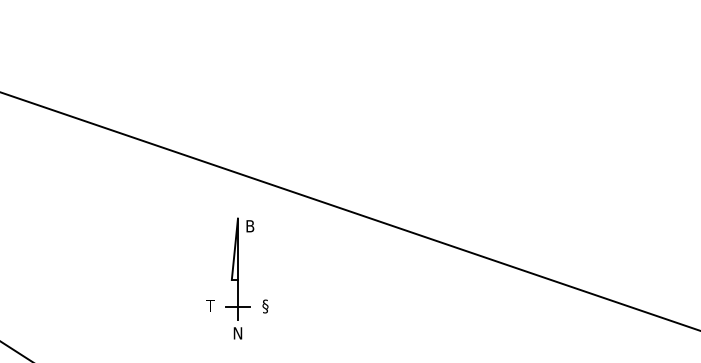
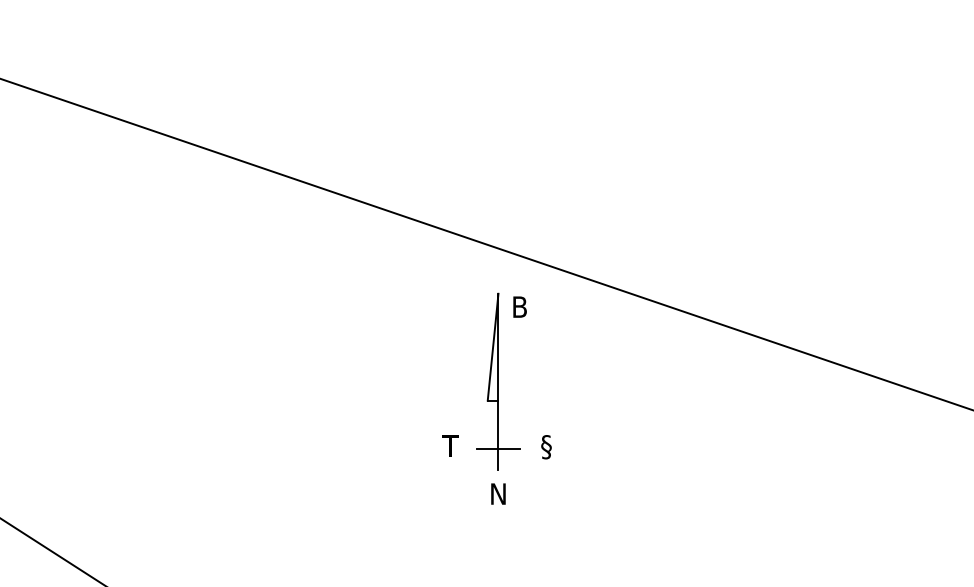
part: (237, 278) -> (497, 398), moved

